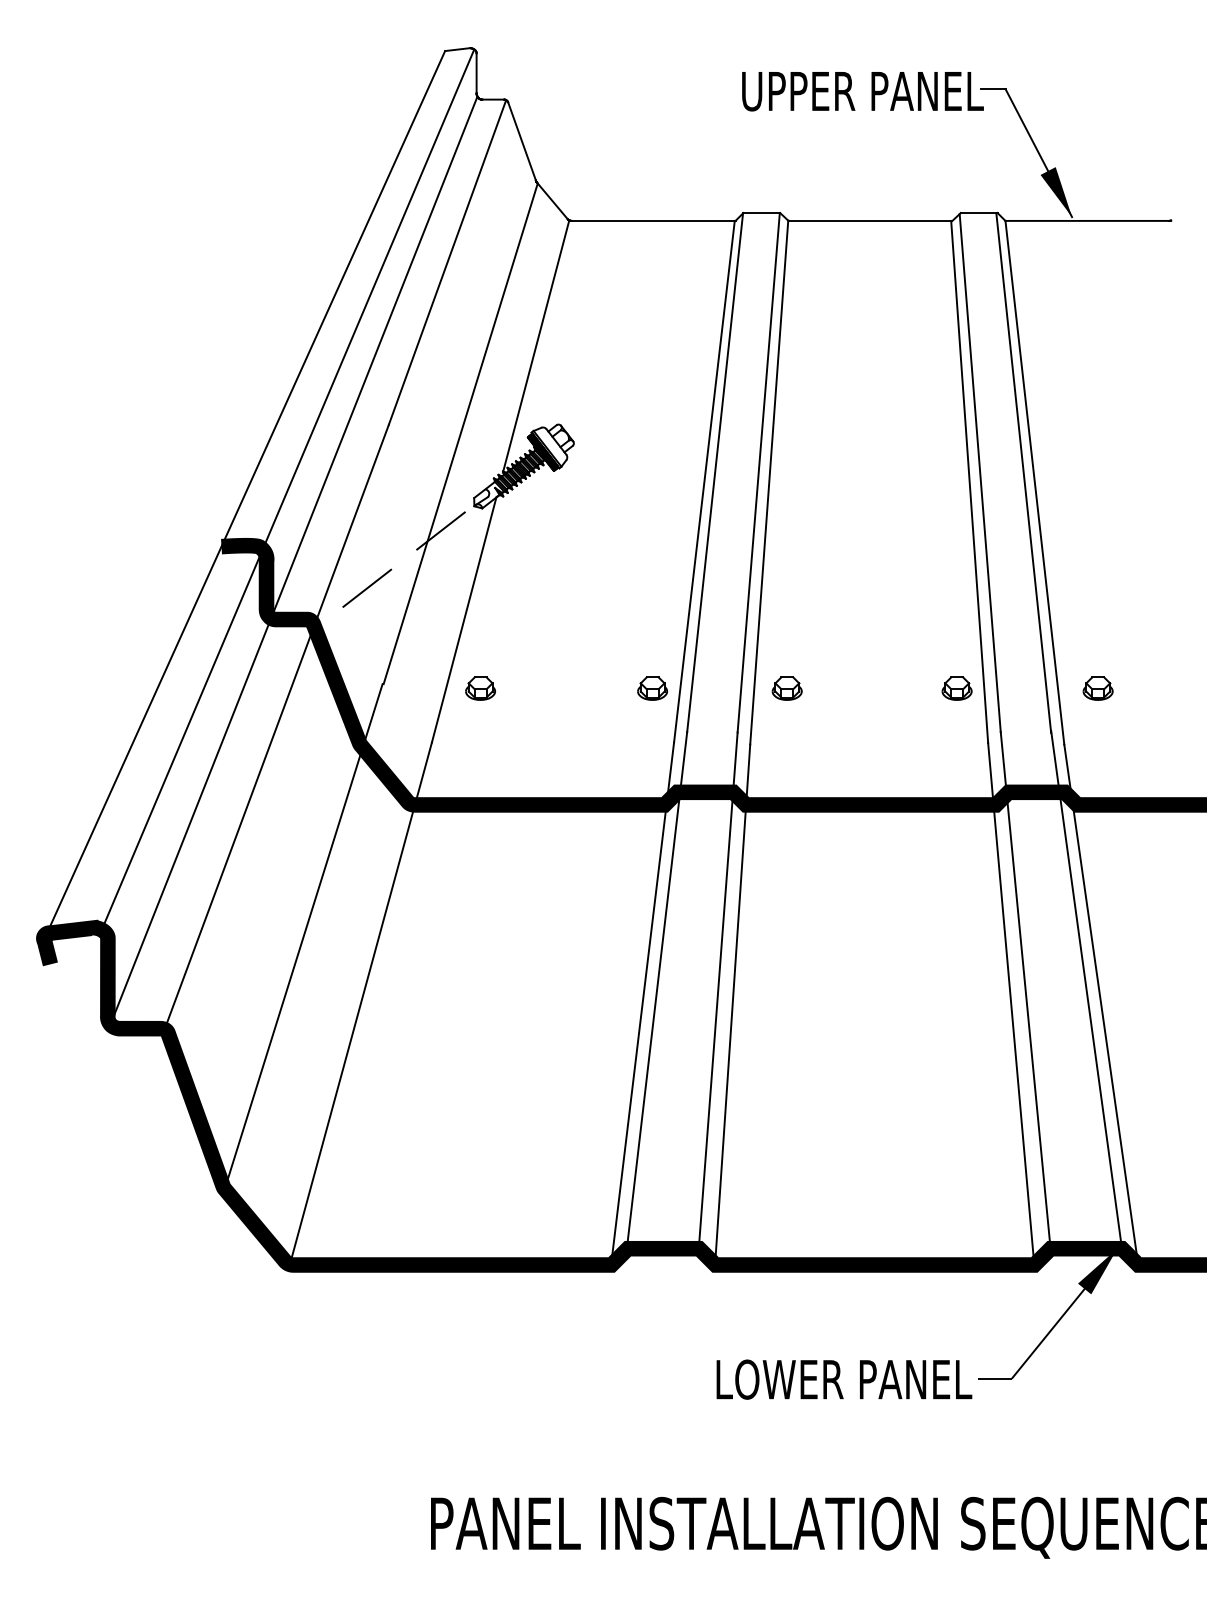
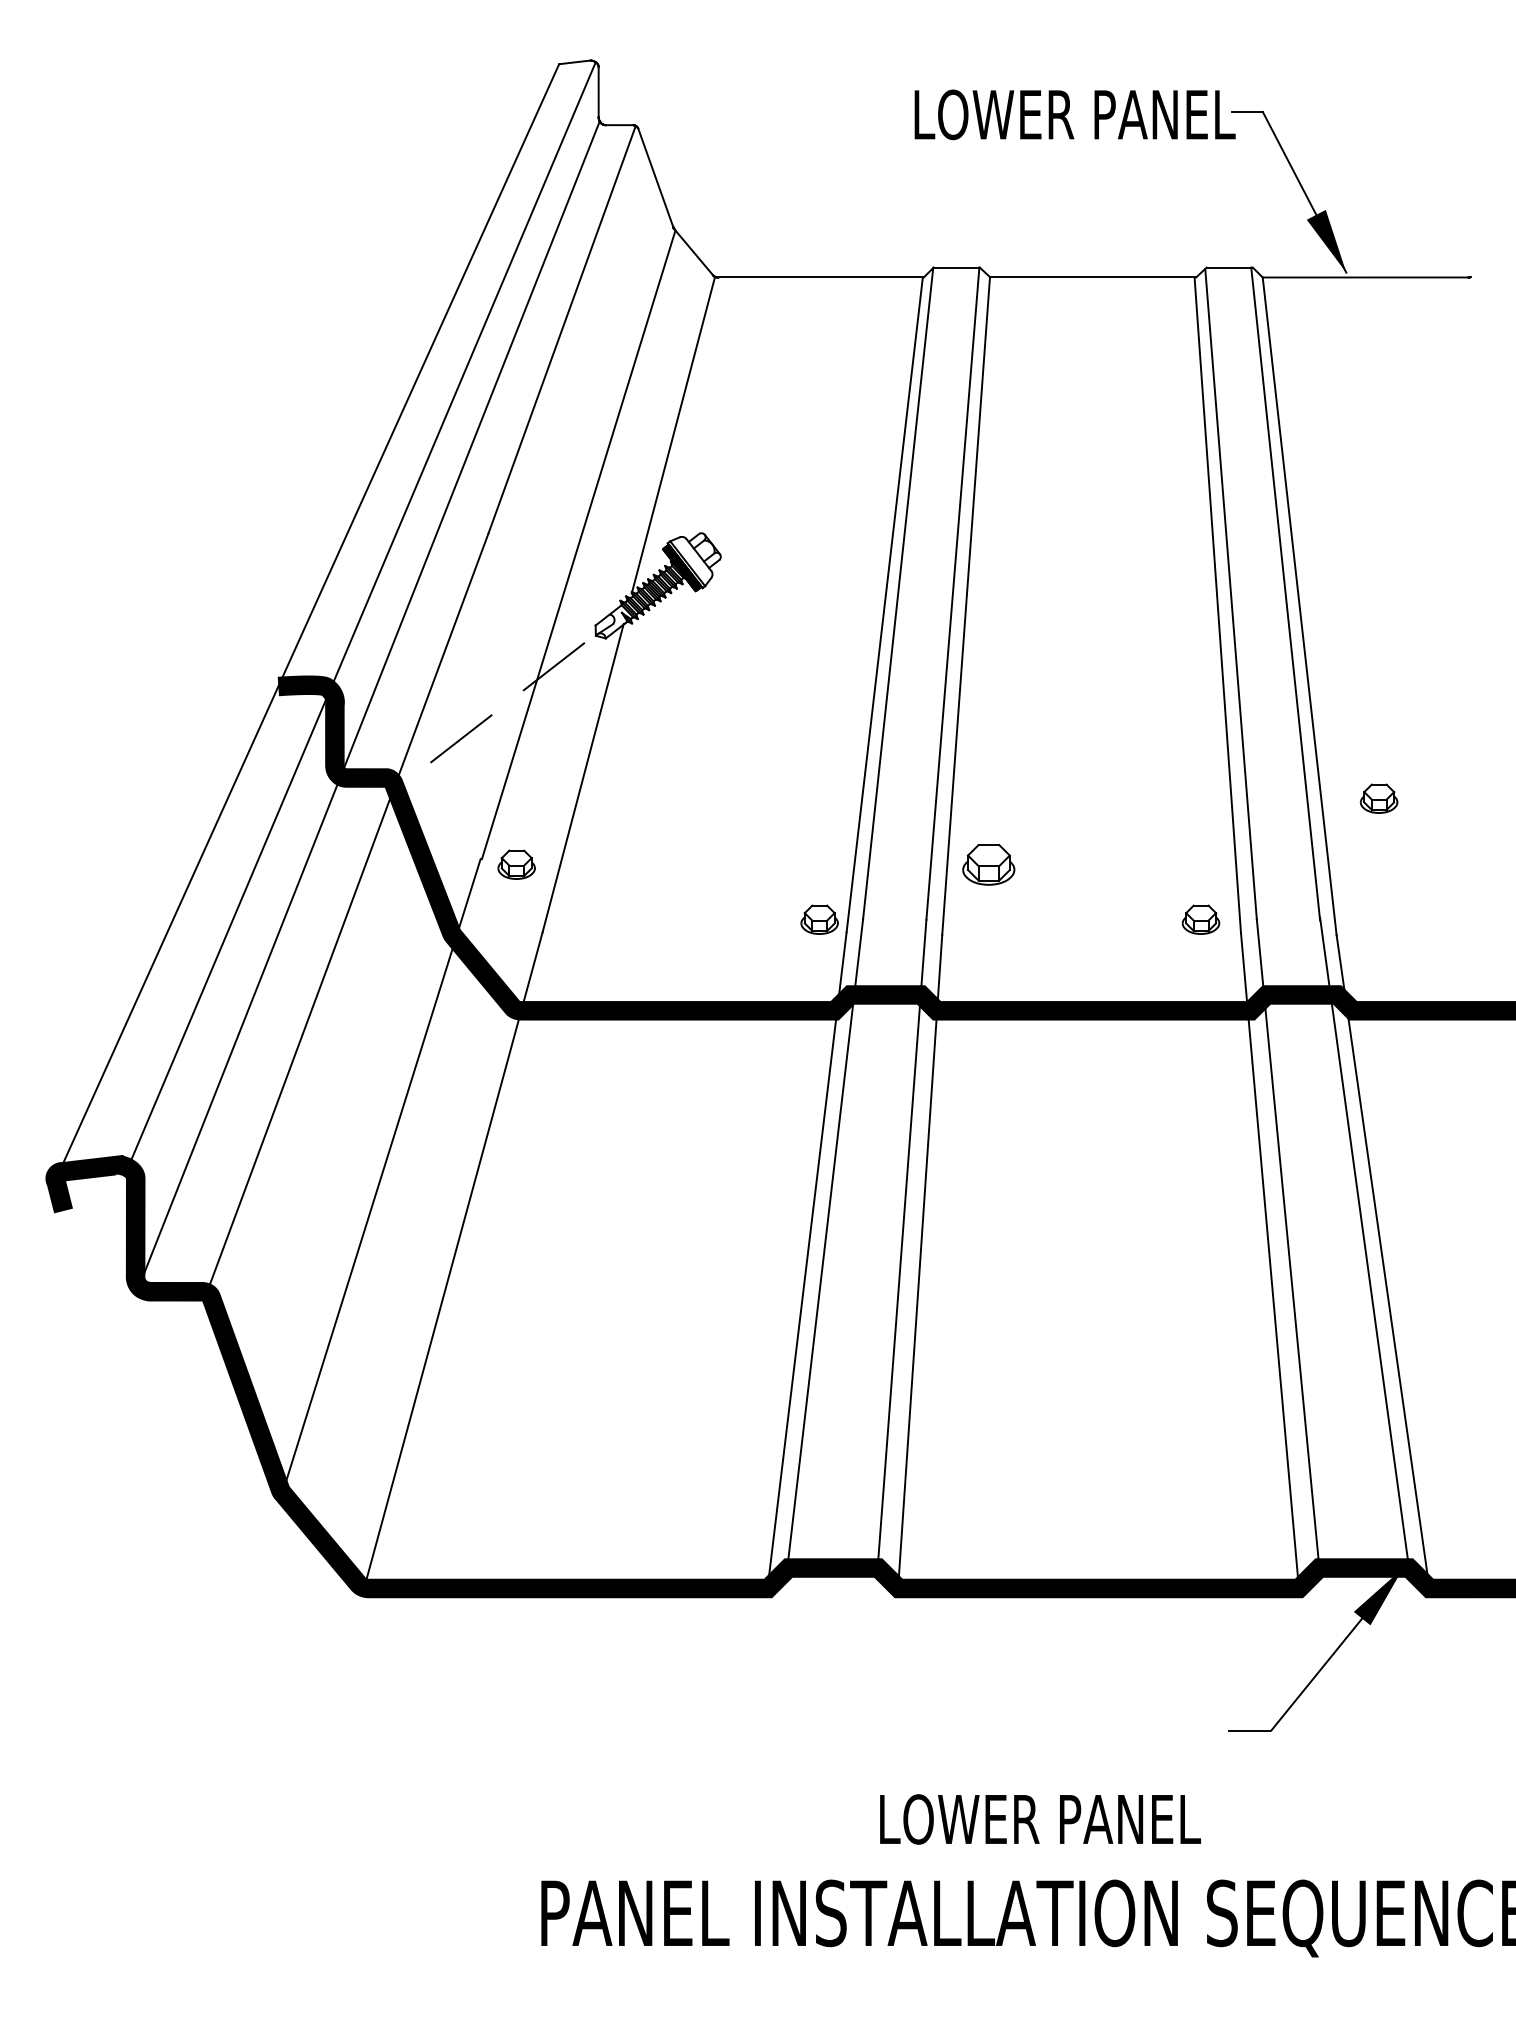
text: (767, 91) -> (964, 114), UPPER PANEL -> LOWER PANEL
part: (480, 688) -> (516, 864), moved
part: (652, 688) -> (819, 919), moved
part: (787, 688) -> (988, 864), size x1.4
part: (956, 688) -> (1200, 919), moved
part: (1098, 688) -> (1379, 798), moved
text: (844, 1379) -> (1040, 1819), moved

